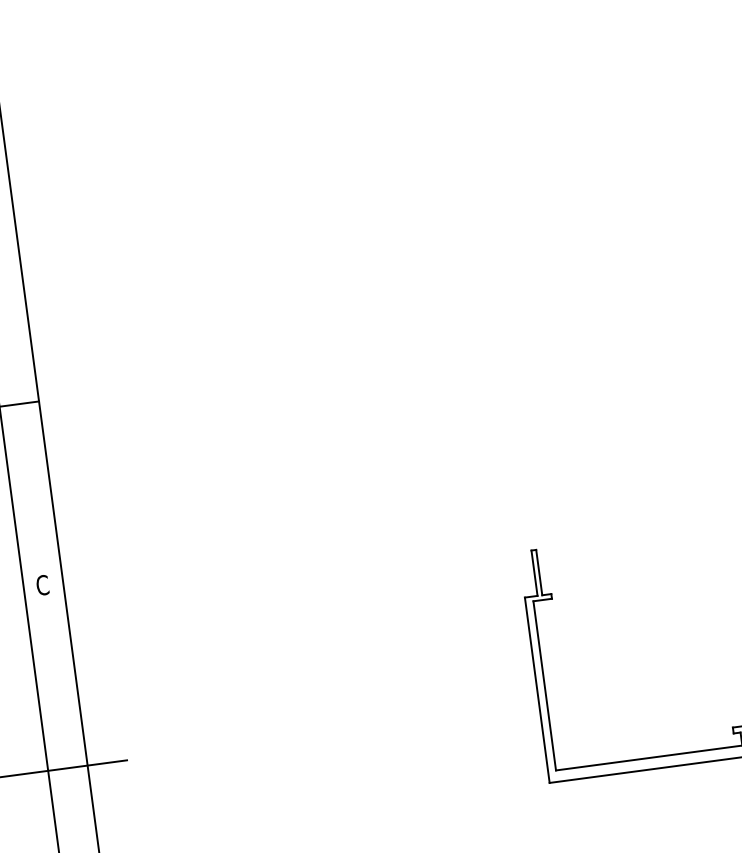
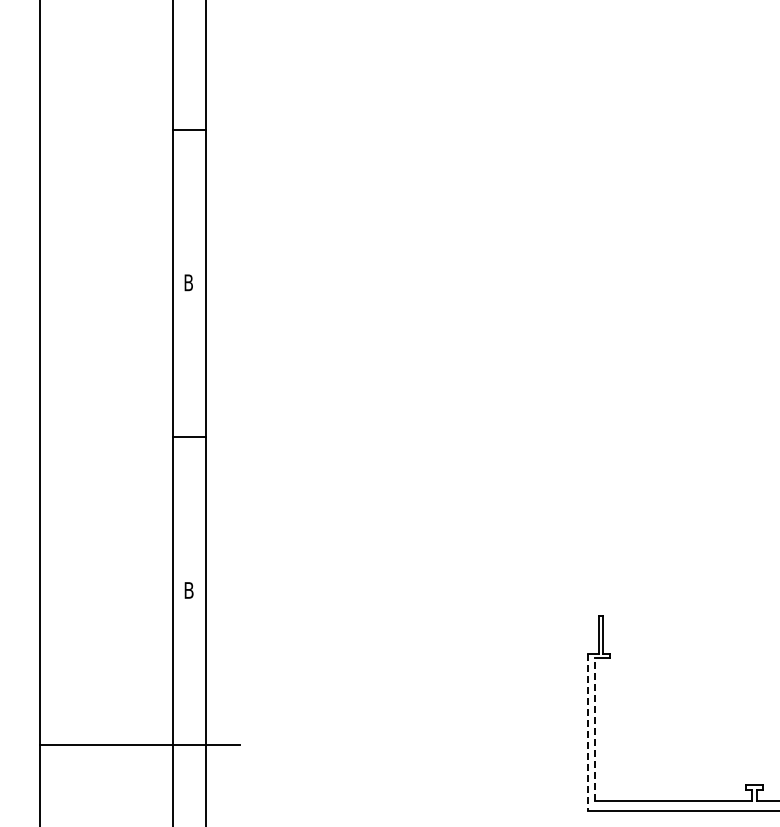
text: (43, 584) -> (189, 589), C -> B
line: (544, 685) -> (594, 729), solid -> dashed
line: (537, 690) -> (588, 732), solid -> dashed

